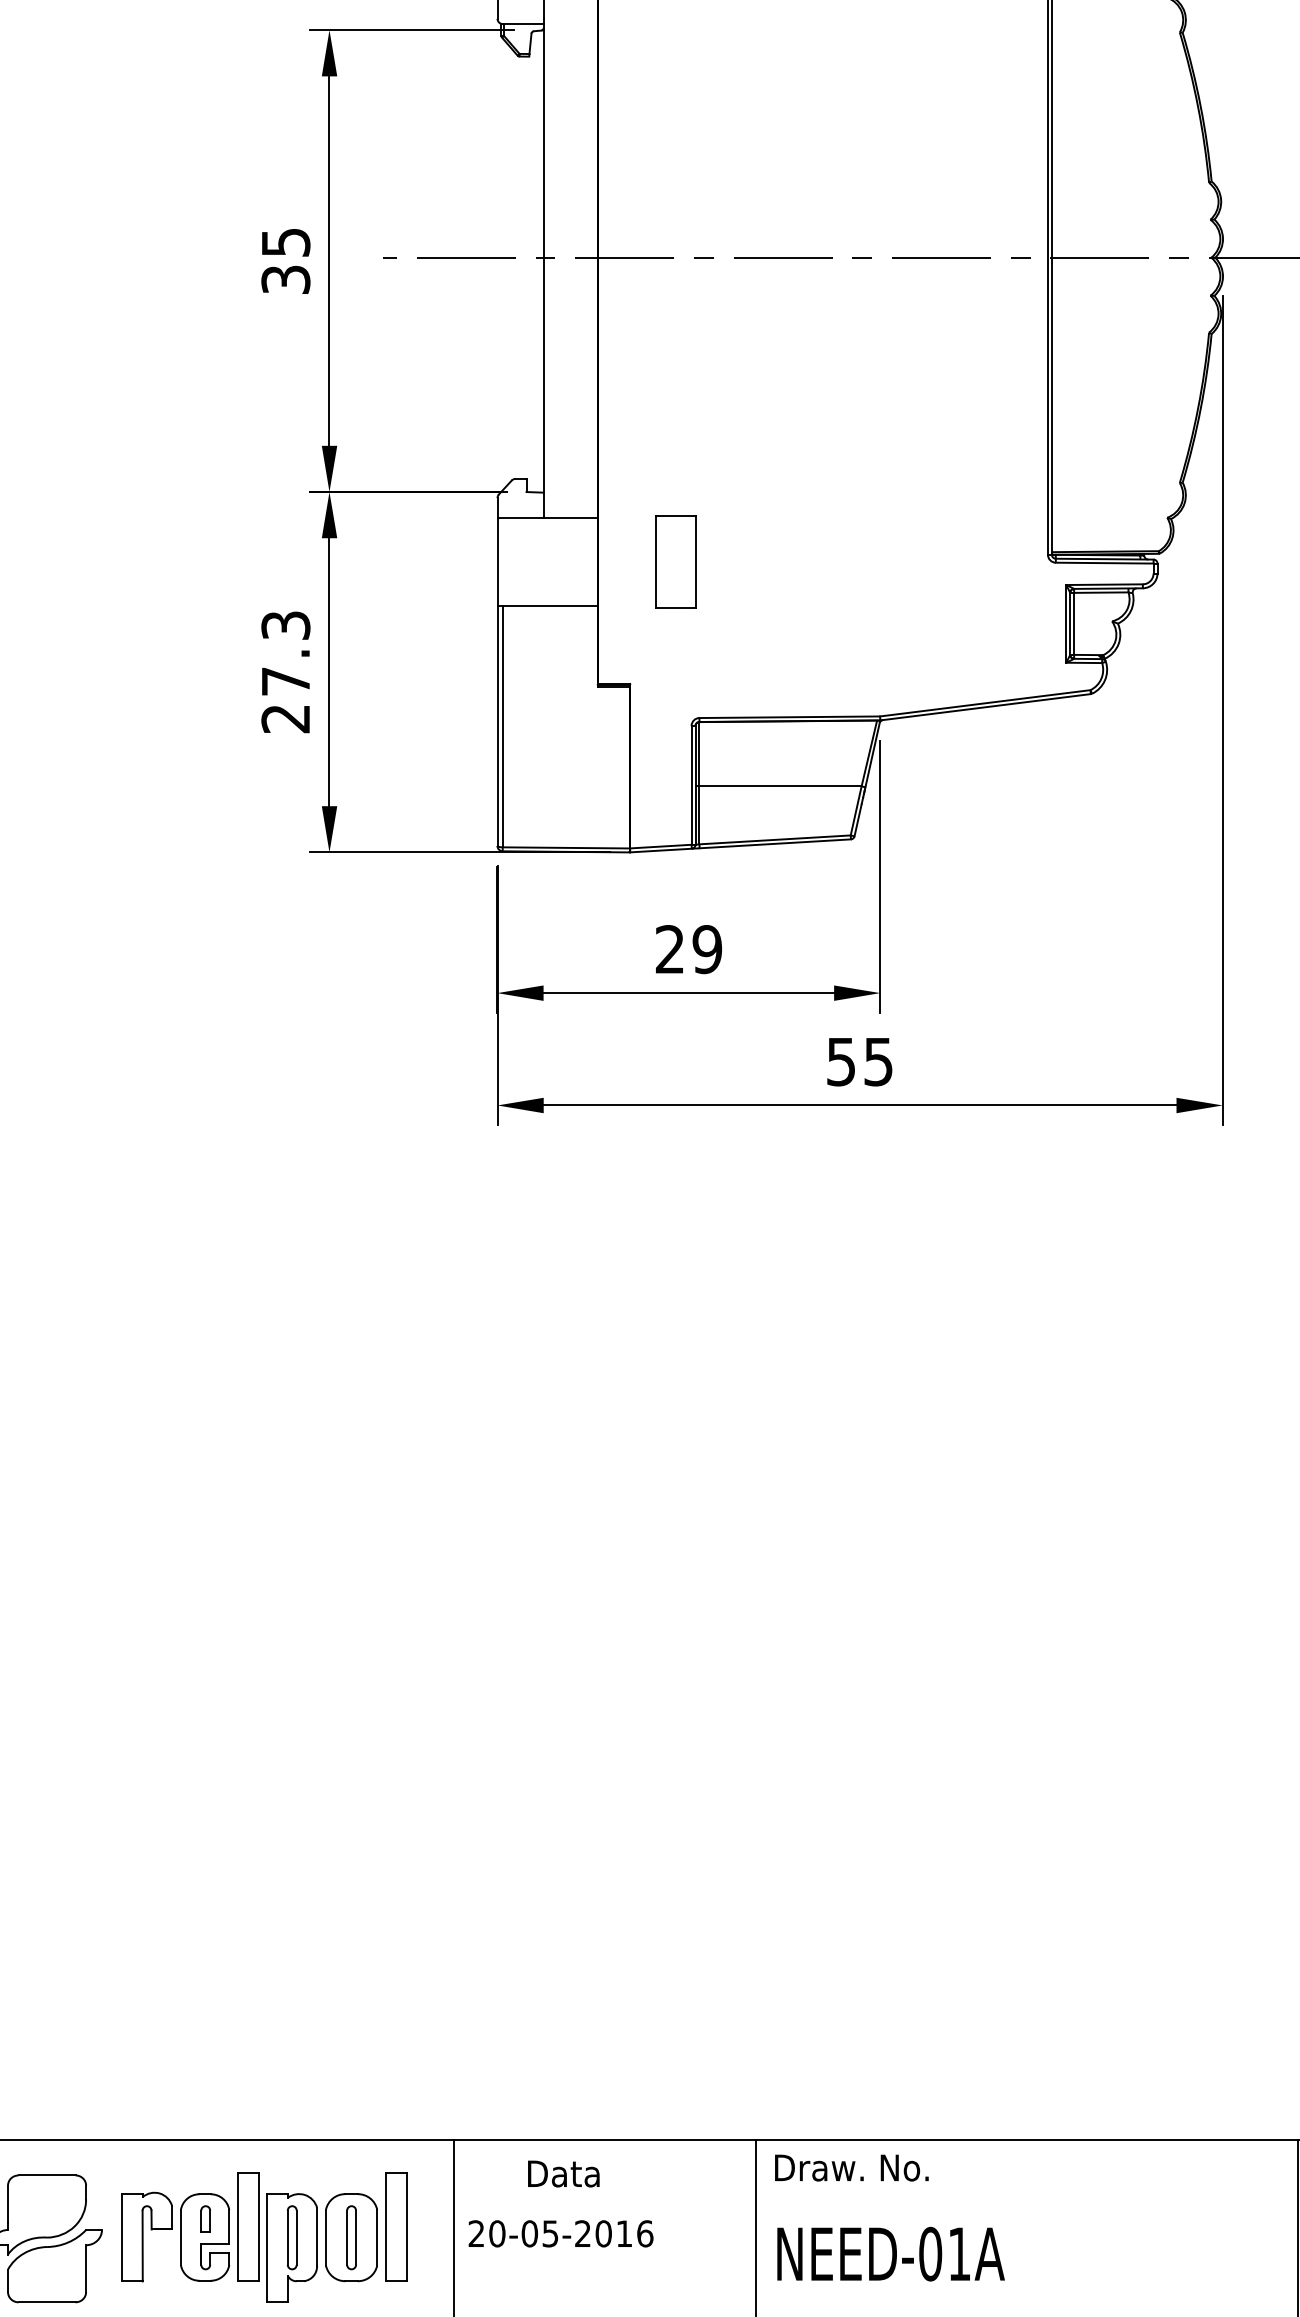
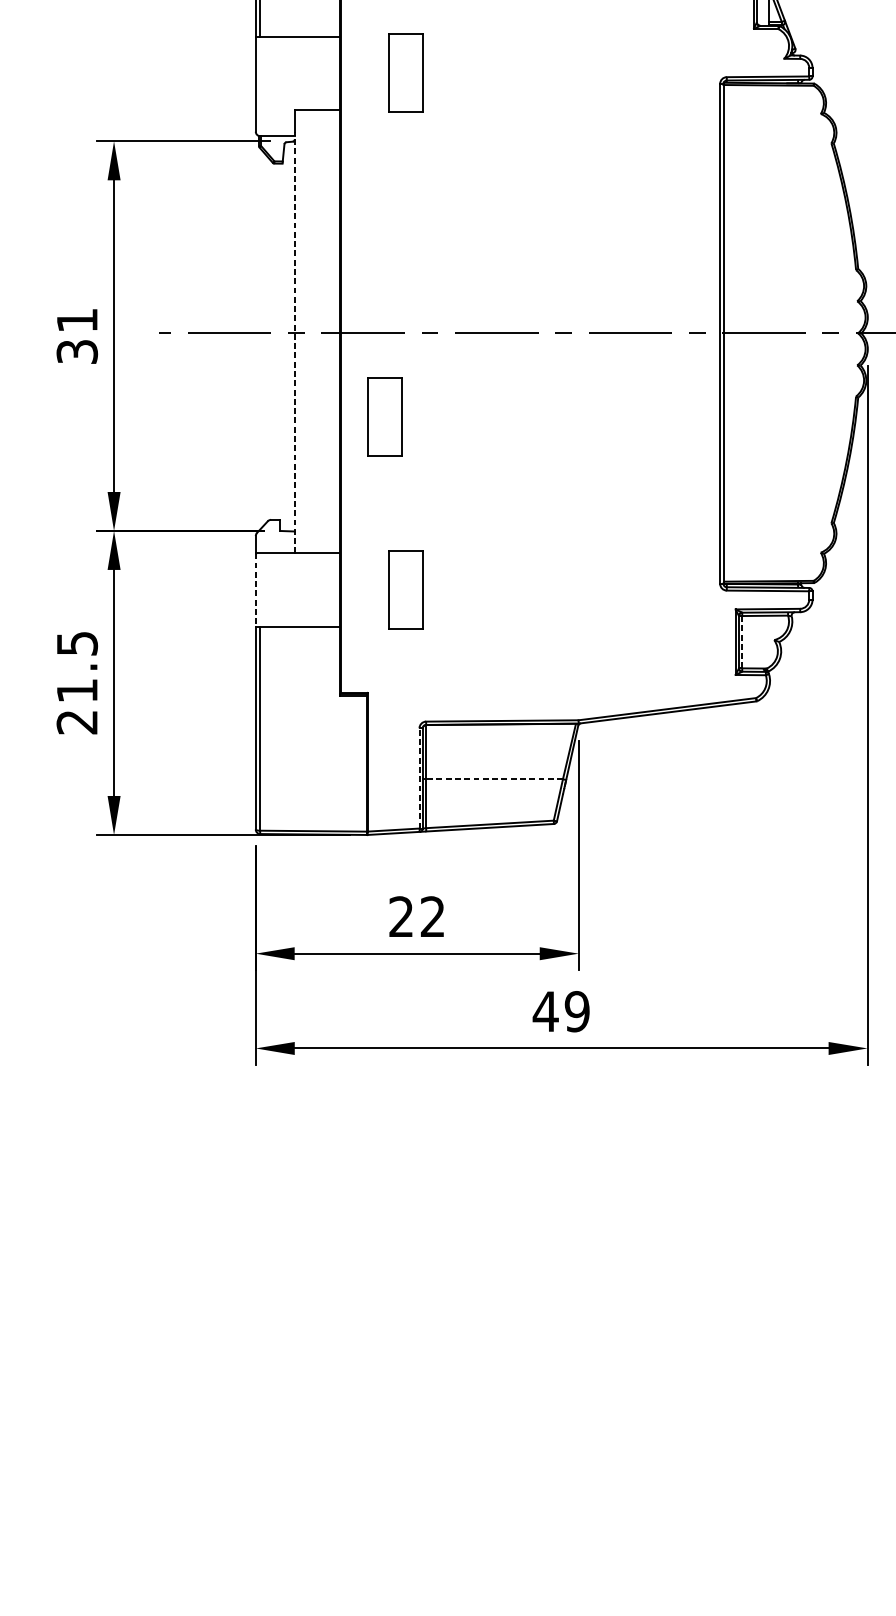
text: (286, 242) -> (77, 320), 35 -> 31
line: (543, 268) -> (294, 342), solid -> dashed
part: (650, 356) -> (384, 416), added
line: (497, 562) -> (255, 590), solid -> dashed
line: (1074, 624) -> (742, 642), solid -> dashed
text: (285, 653) -> (76, 667), 27.3 -> 21.5
line: (691, 784) -> (419, 777), solid -> dashed
line: (780, 786) -> (494, 779), solid -> dashed
text: (707, 949) -> (432, 916), 29 -> 22
text: (859, 1061) -> (561, 1011), 55 -> 49

